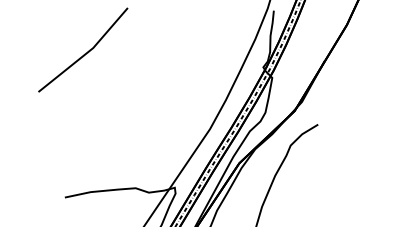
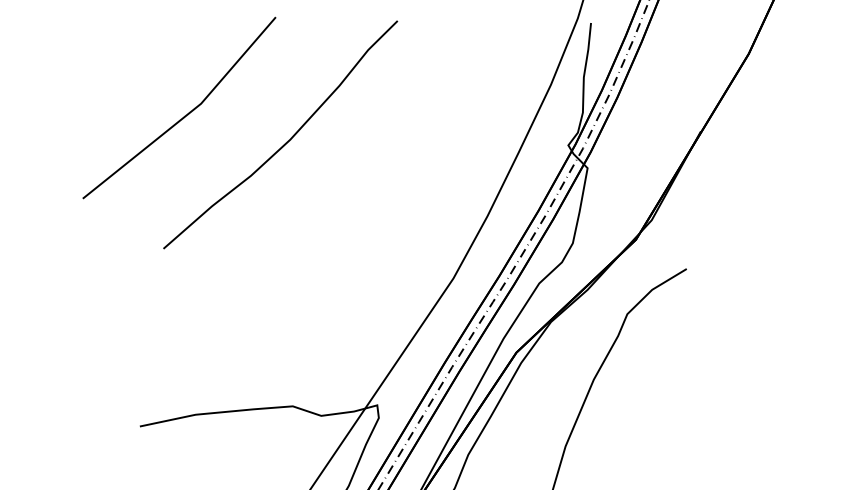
curve: (132, 65) -> (285, 141), added

